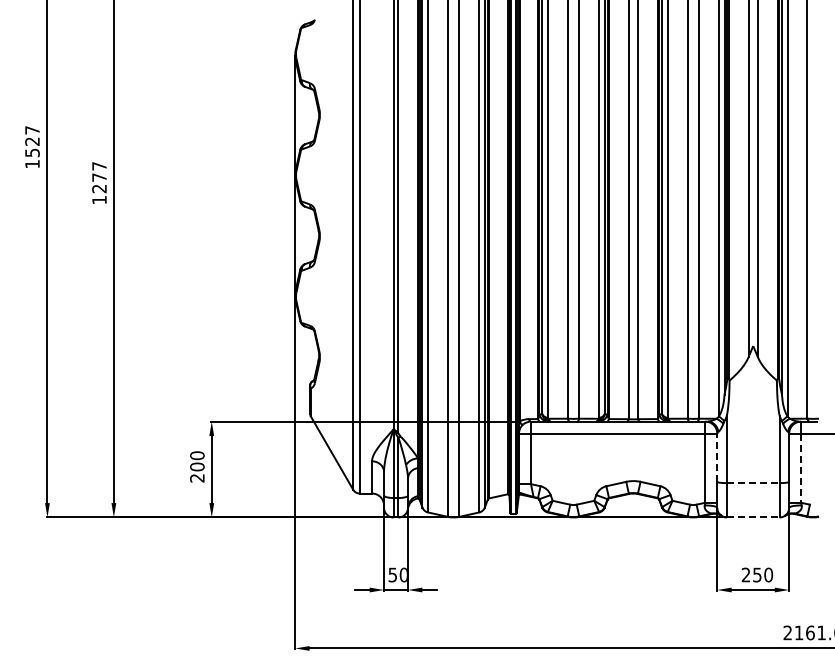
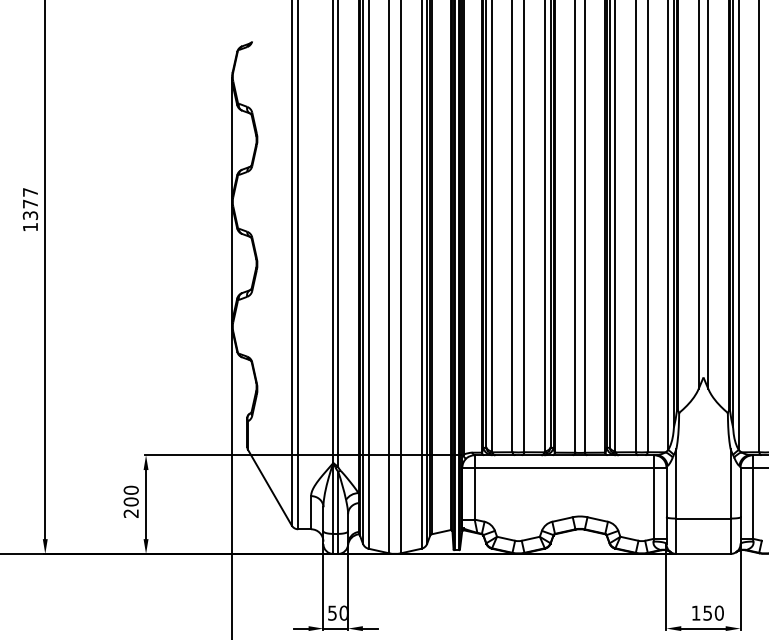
text: (99, 188) -> (30, 215), 1277 -> 1377
line: (717, 457) -> (666, 492), dashed -> solid
line: (801, 468) -> (753, 503), dashed -> solid
line: (753, 483) -> (703, 518), dashed -> solid
line: (753, 517) -> (703, 553), dashed -> solid
text: (745, 574) -> (695, 612), 250 -> 150

